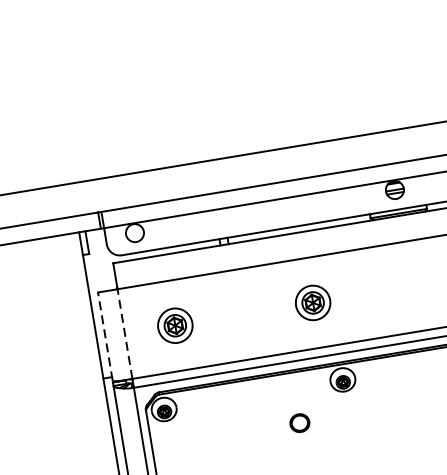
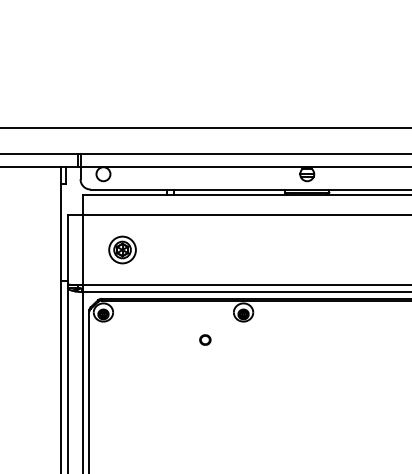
part: (312, 302) -> (230, 249), removed
line: (125, 333) -> (83, 249), dashed -> solid
line: (104, 335) -> (67, 248), dashed -> solid
part: (300, 422) -> (205, 339), size x0.71

